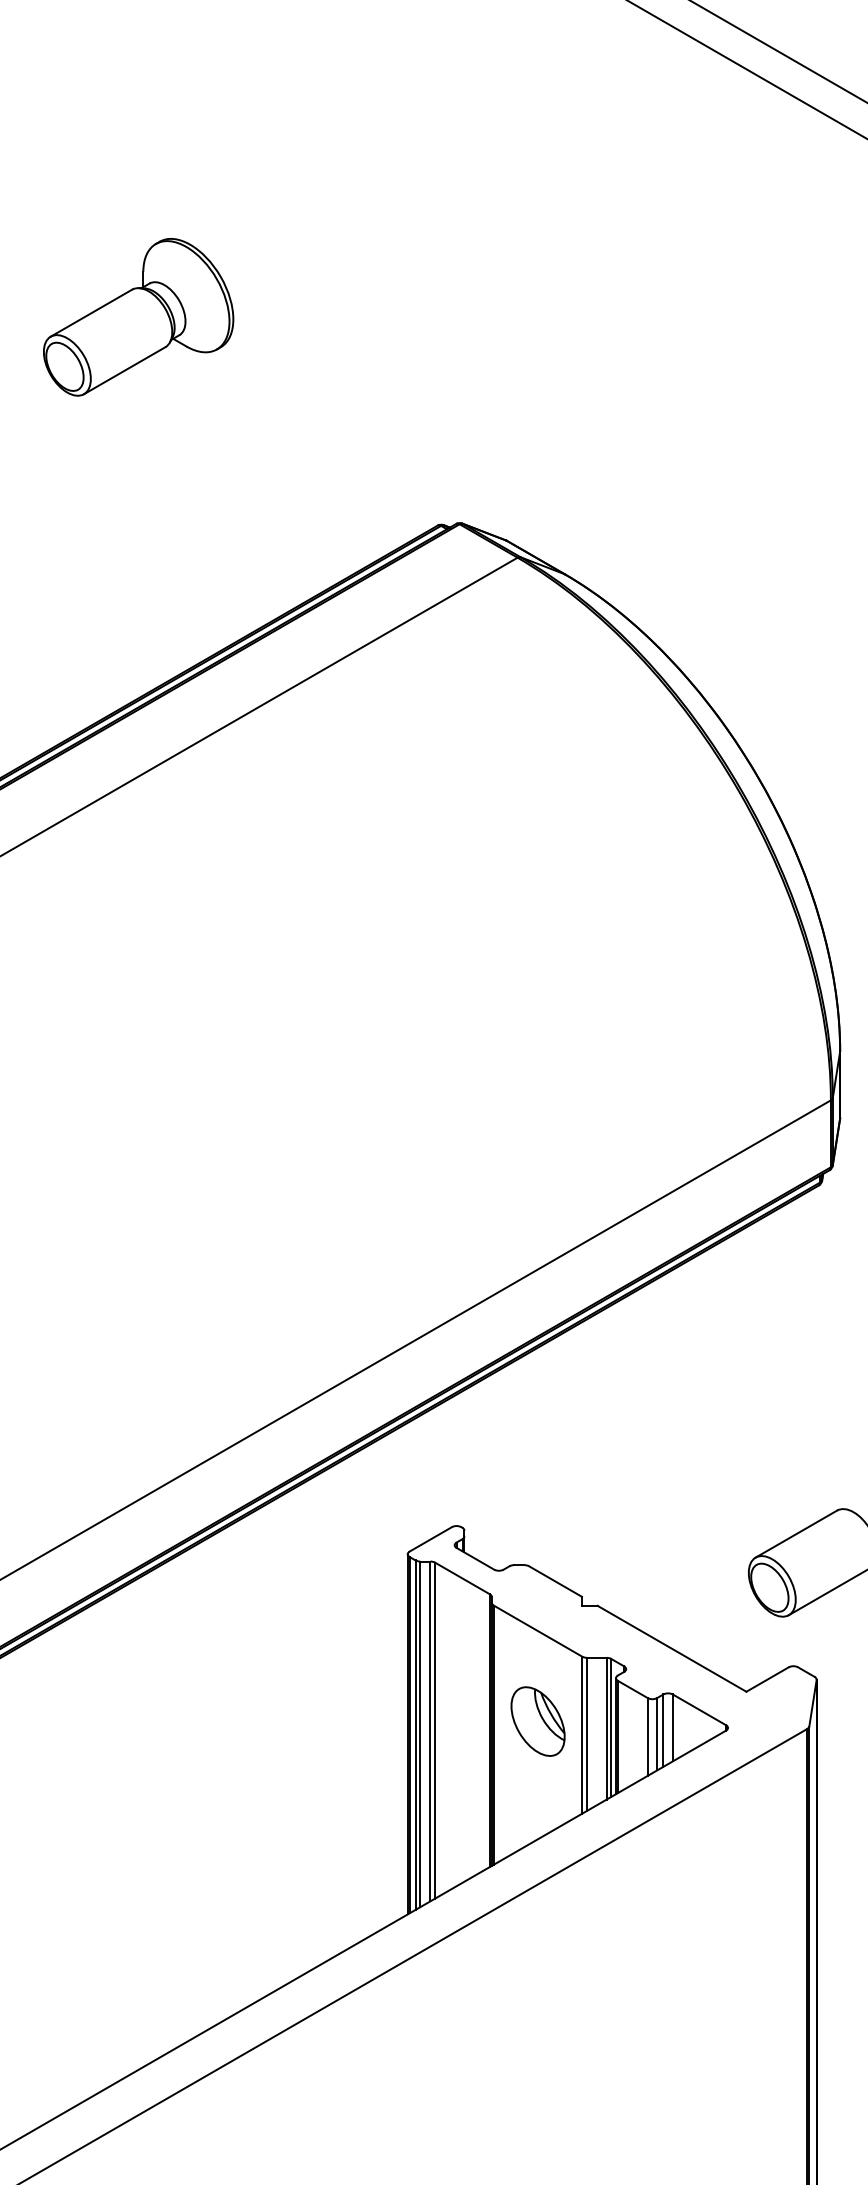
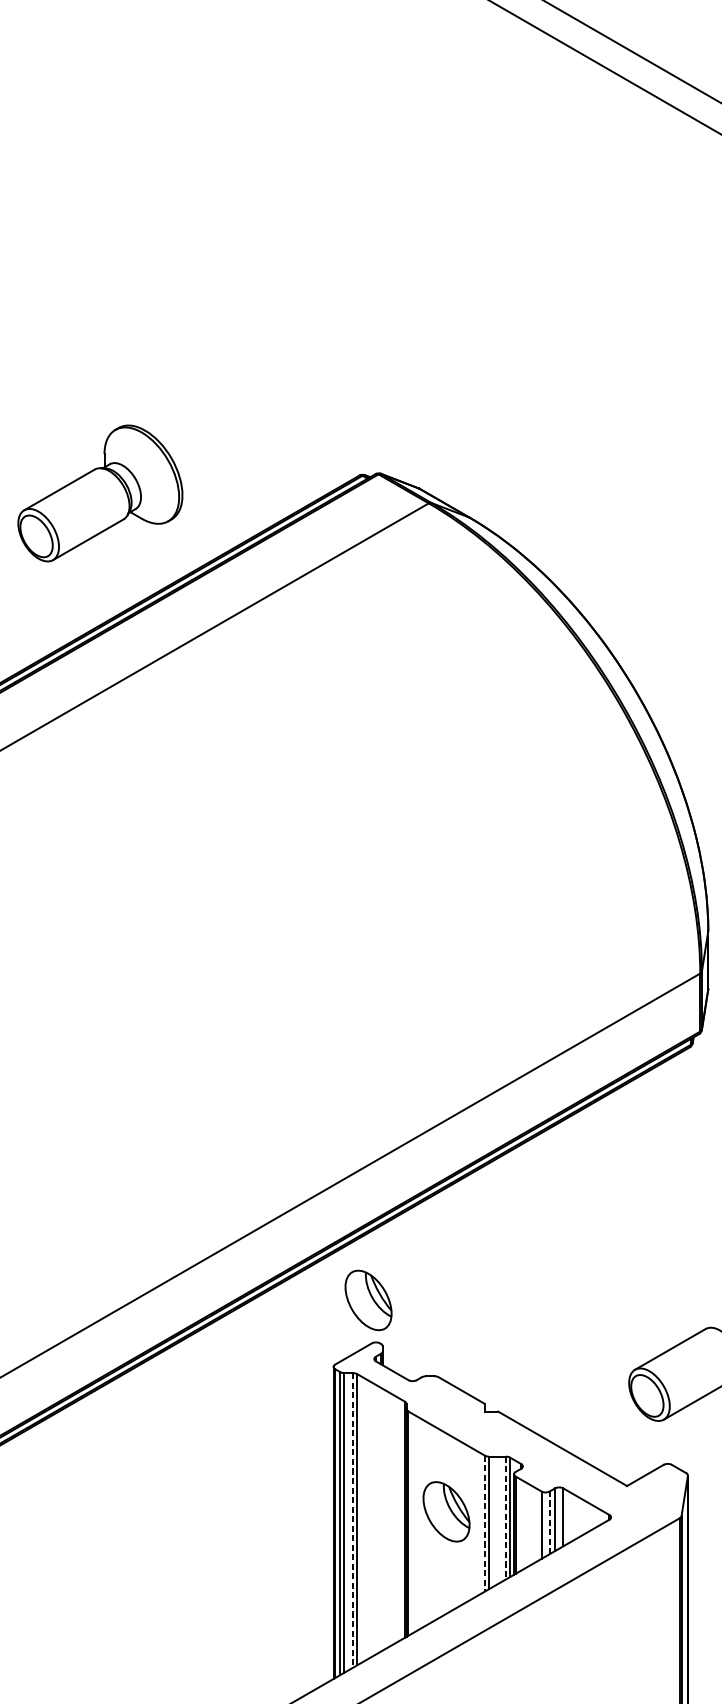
part: (138, 317) -> (100, 493), moved
part: (447, 1477) -> (368, 1300), added
line: (606, 1728) -> (505, 1517), solid -> dashed
line: (430, 1731) -> (353, 1520), solid -> dashed
line: (657, 1733) -> (550, 1522), solid -> dashed
line: (582, 1735) -> (485, 1523), solid -> dashed

